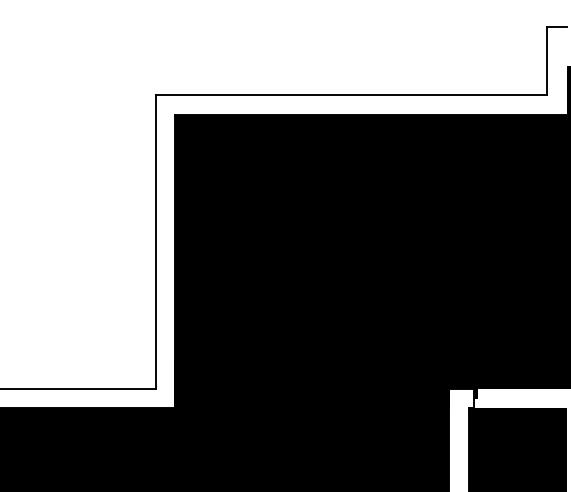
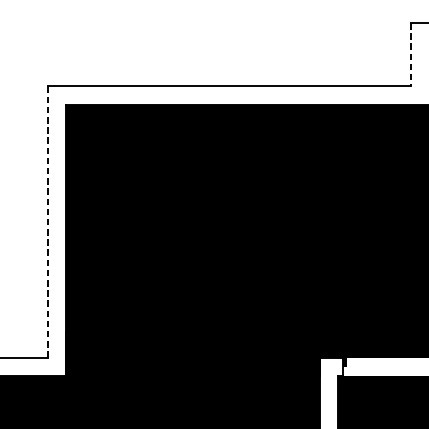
line: (546, 61) -> (410, 55), solid -> dashed
line: (155, 242) -> (48, 222), solid -> dashed

